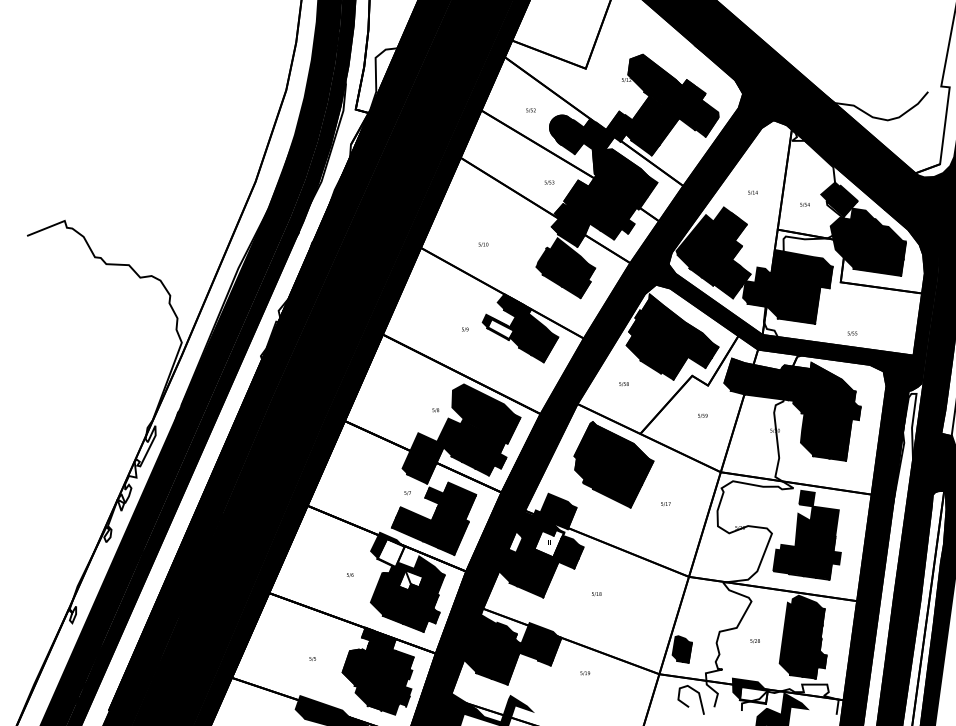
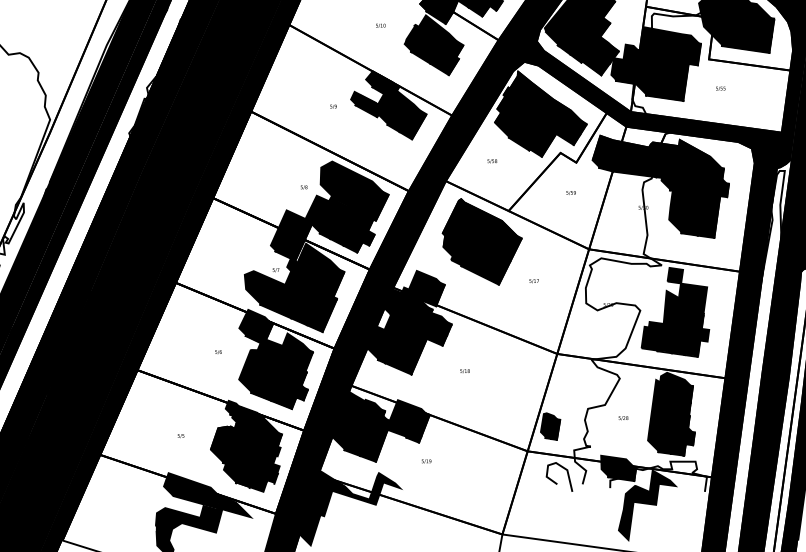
text: (483, 244) -> (380, 25), moved
fill: (500, 328) -> (368, 105), added
text: (852, 333) -> (720, 88), moved
fill: (425, 496) -> (293, 273), added
fill: (549, 543) -> (417, 320), added
fill: (390, 552) -> (258, 329), added
fill: (410, 579) -> (278, 356), added
fill: (384, 639) -> (252, 416), added
text: (585, 673) -> (426, 461), moved
fill: (753, 694) -> (621, 471), added

